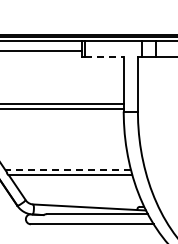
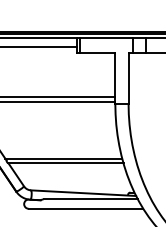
line: (104, 57) -> (97, 53), dashed -> solid
line: (68, 170) -> (63, 158), dashed -> solid

